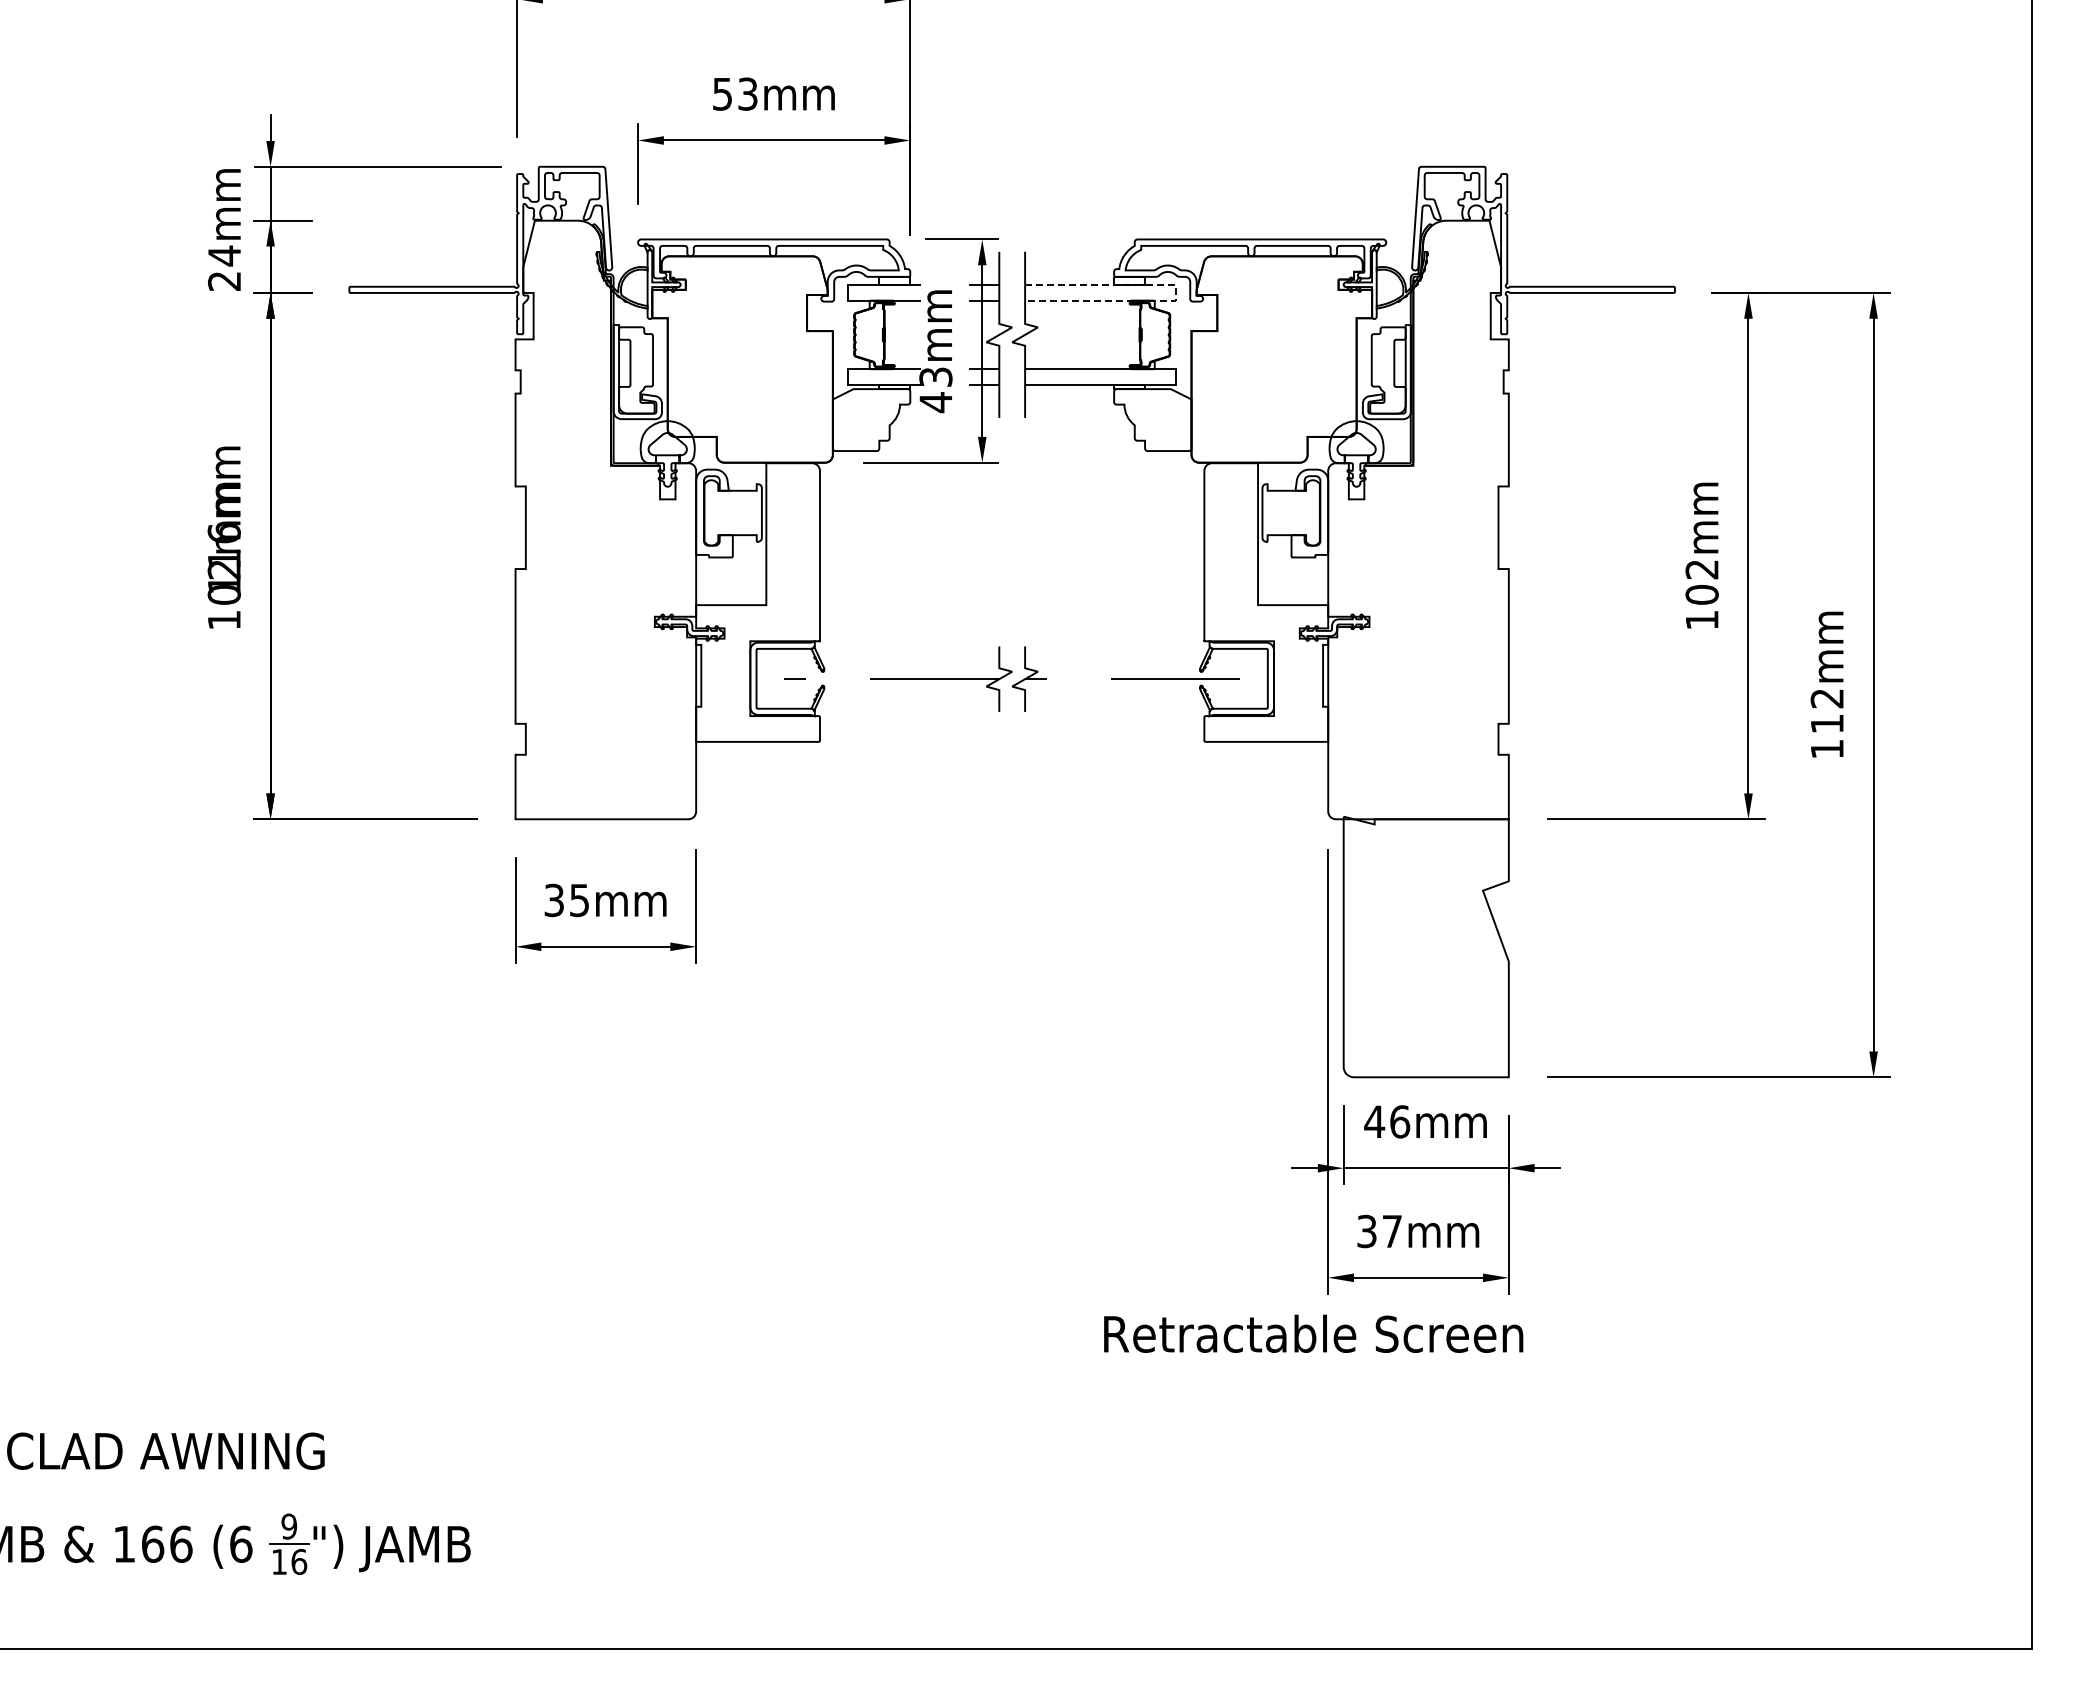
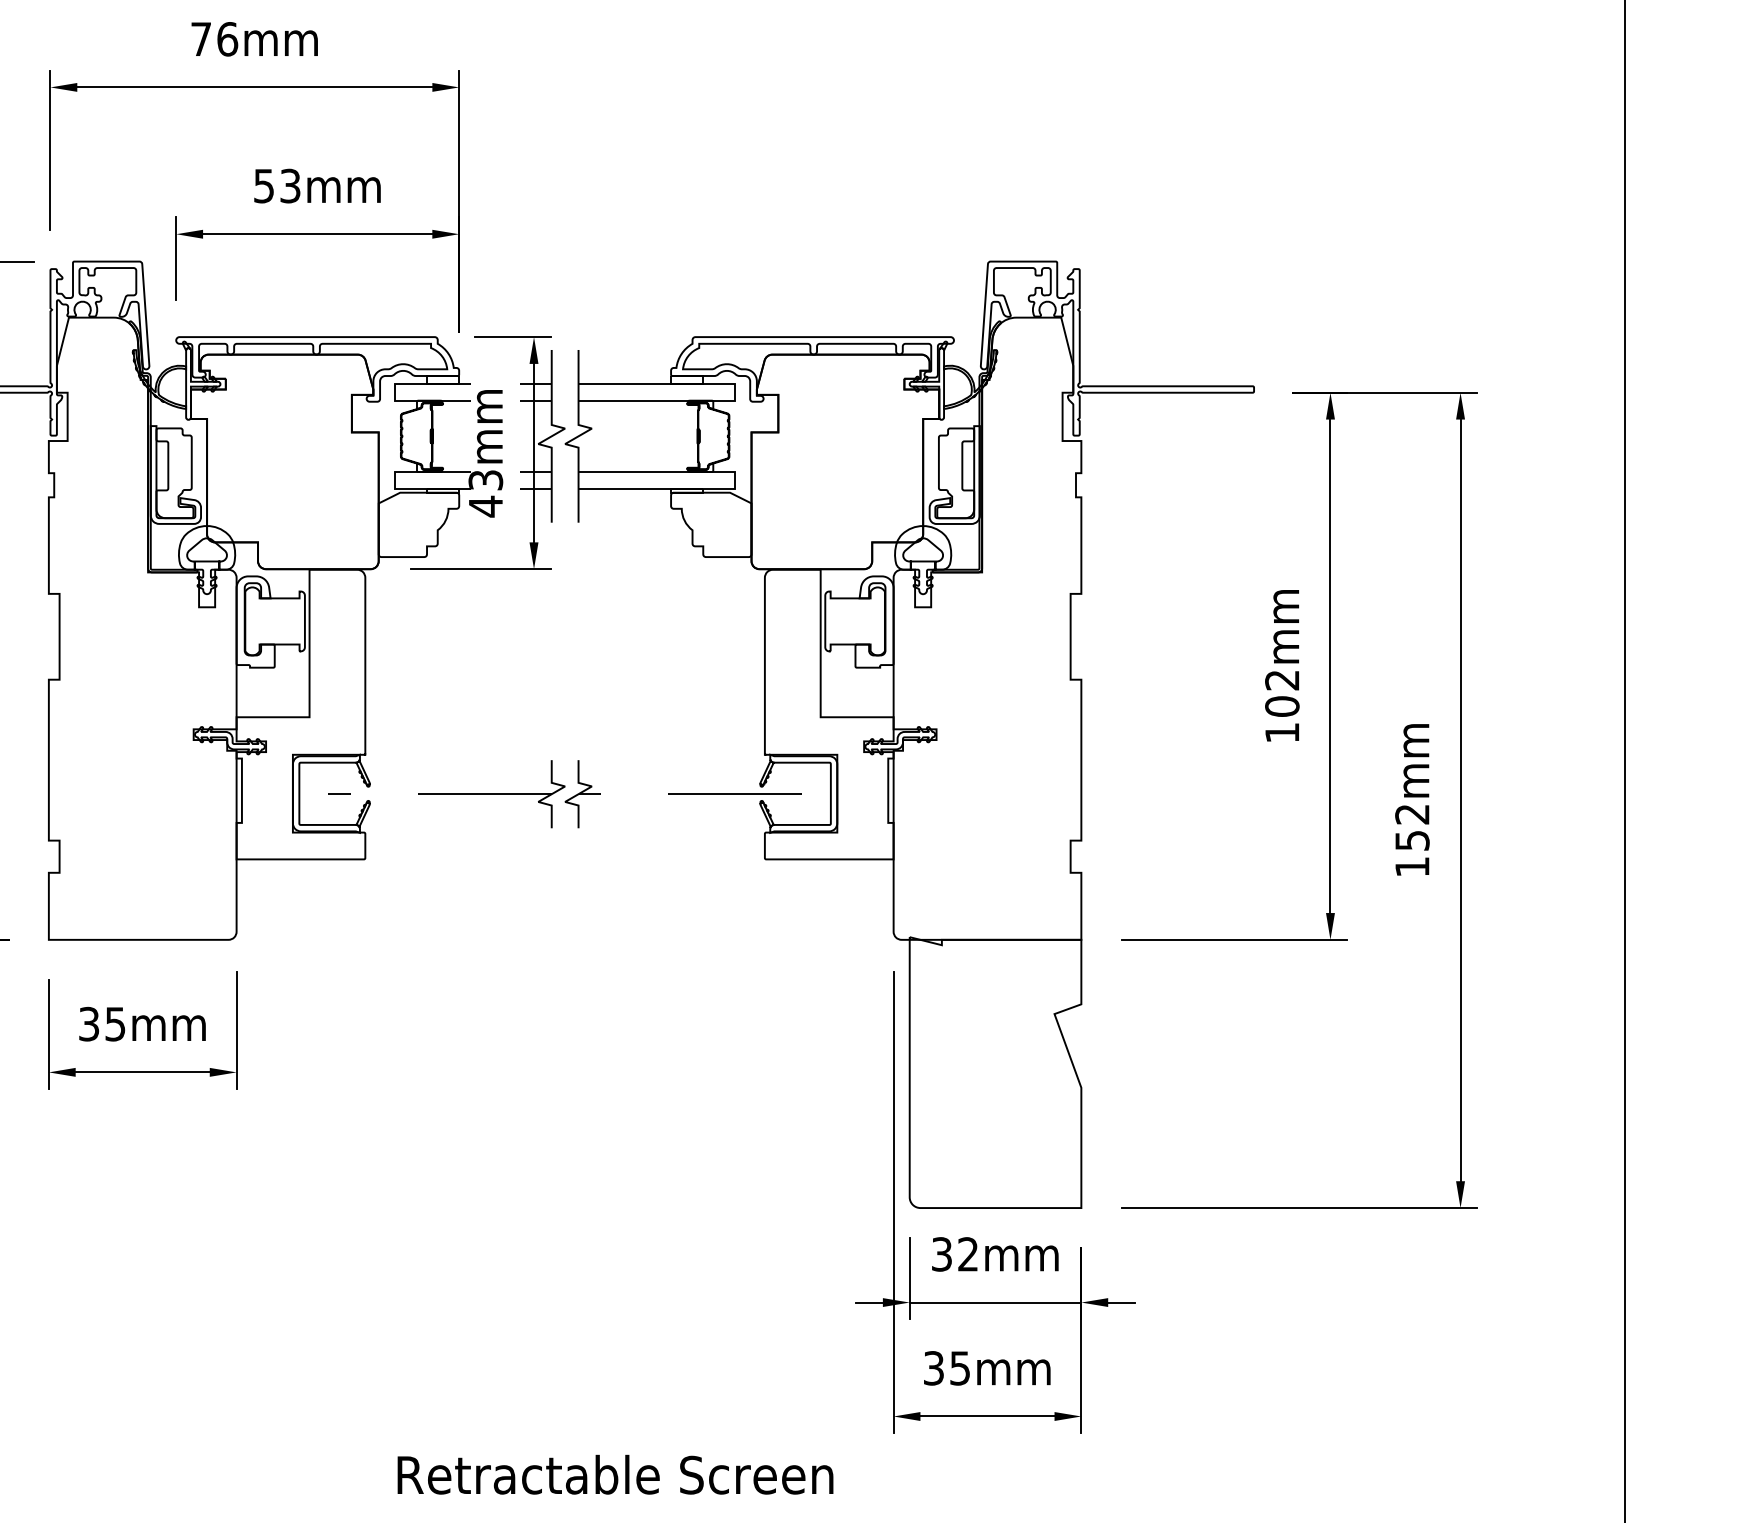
line: (1176, 292) -> (735, 392), dashed -> solid
text: (1827, 723) -> (1412, 840), 112mm -> 152mm
text: (1387, 1121) -> (955, 1254), 46mm -> 32mm
text: (1391, 1231) -> (959, 1368), 37mm -> 35mm
text: (1313, 1333) -> (615, 1474), moved

